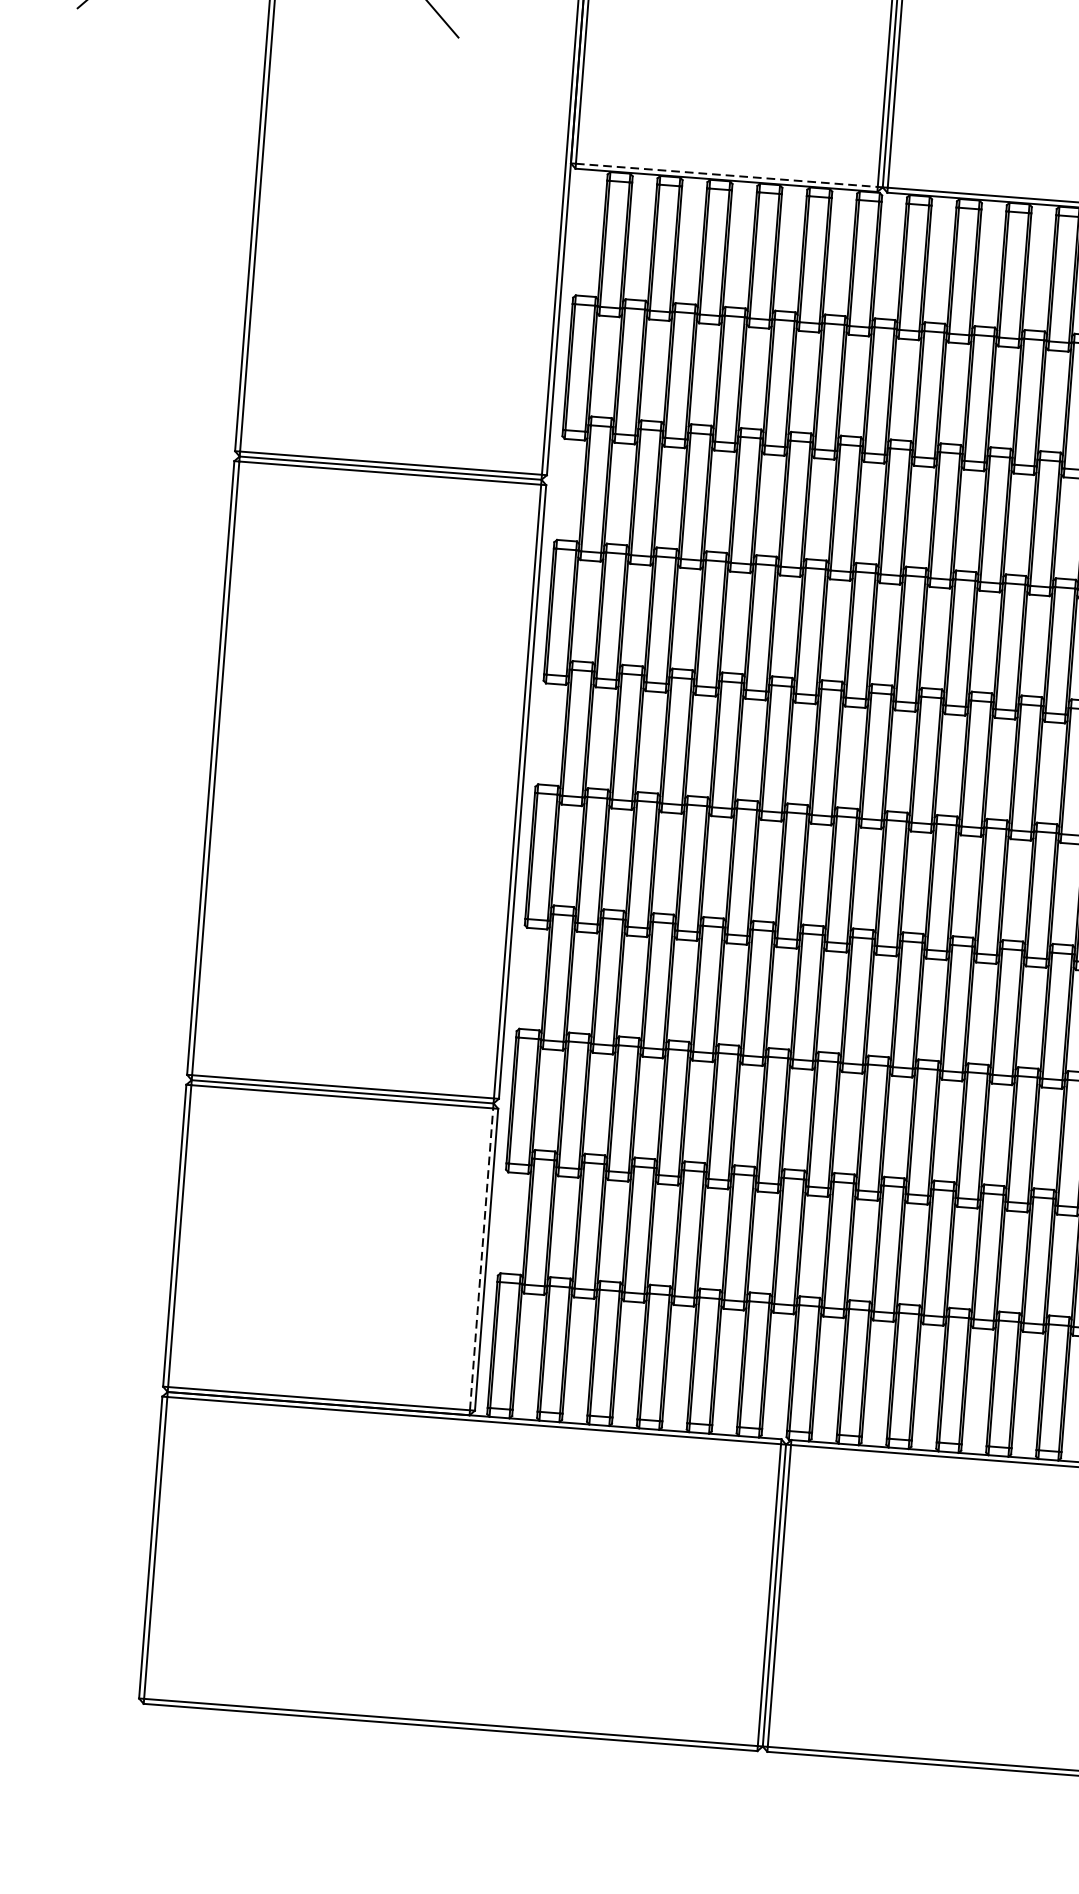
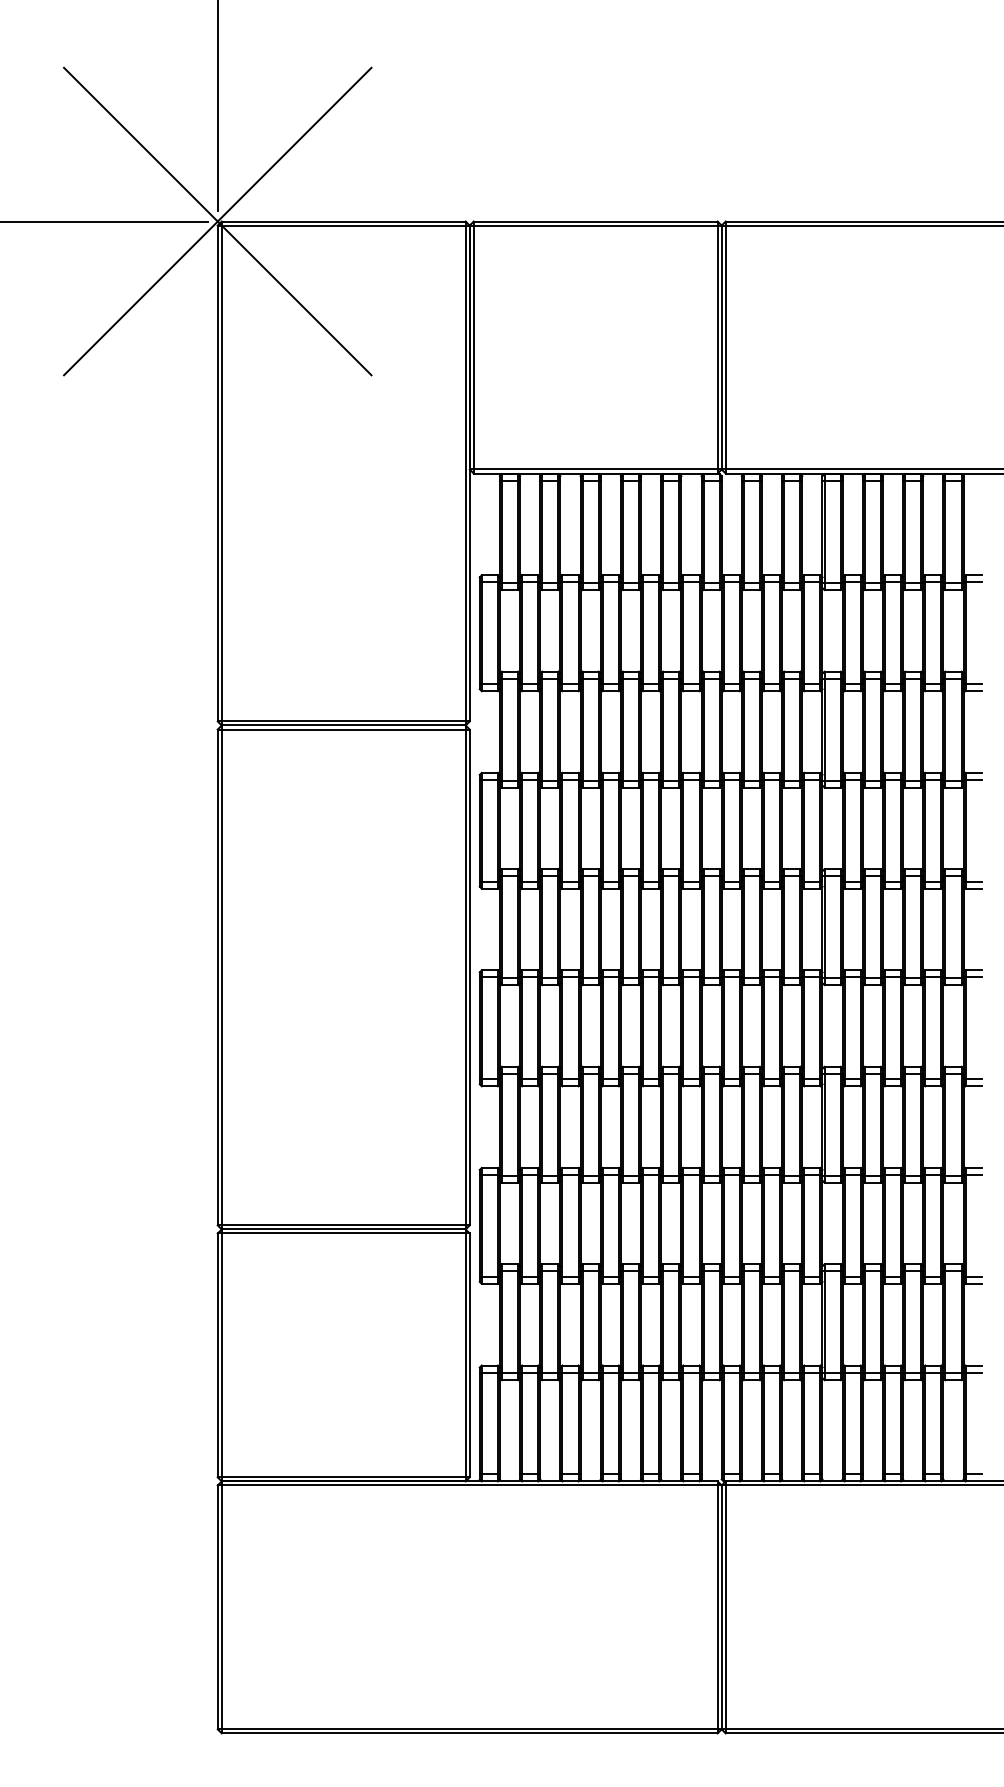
line: (726, 175) -> (595, 469), dashed -> solid
line: (481, 1259) -> (465, 1355), dashed -> solid

